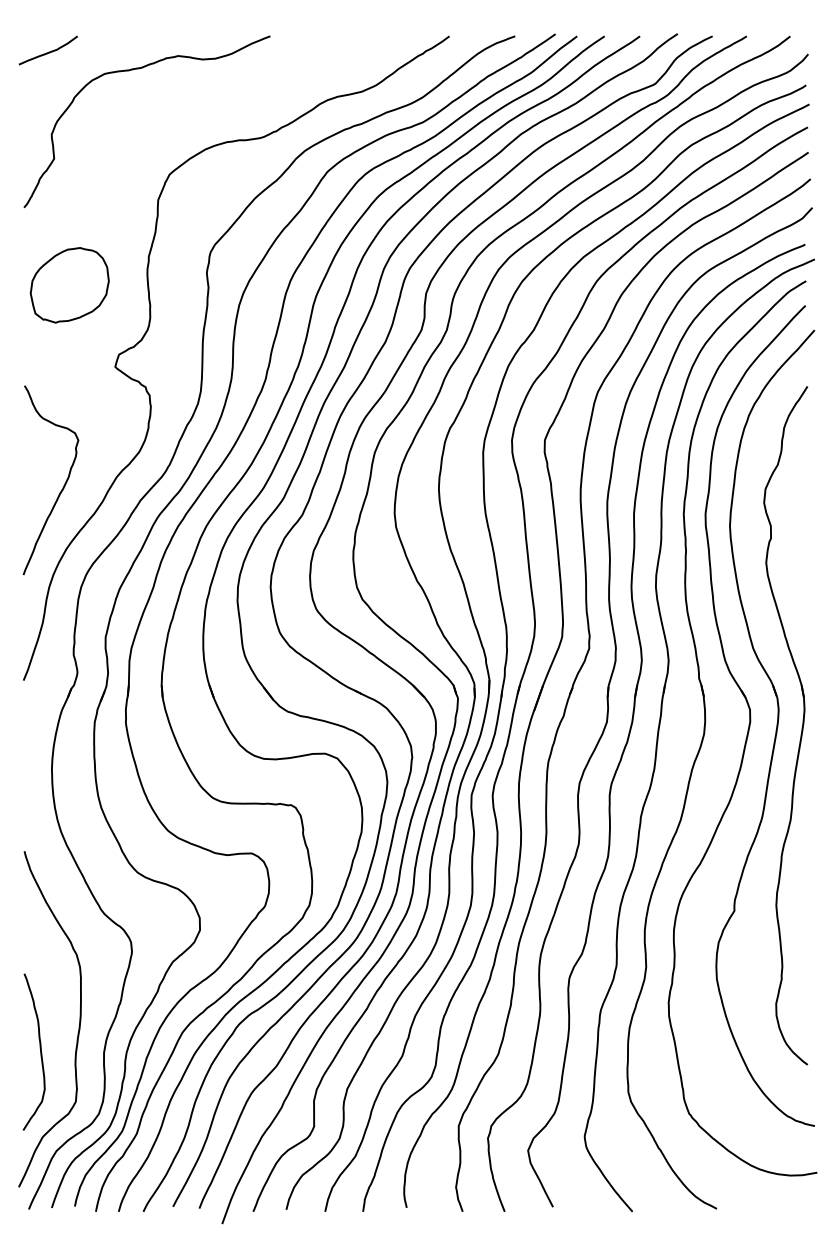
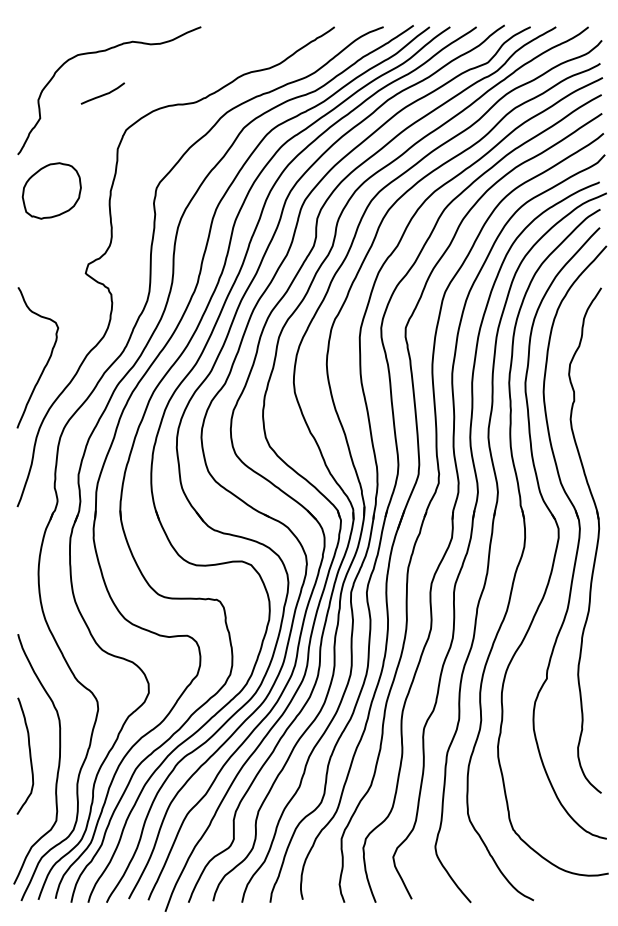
curve: (48, 51) -> (103, 94), moved
part: (69, 285) -> (51, 191), moved
curve: (39, 1048) -> (29, 753), moved

